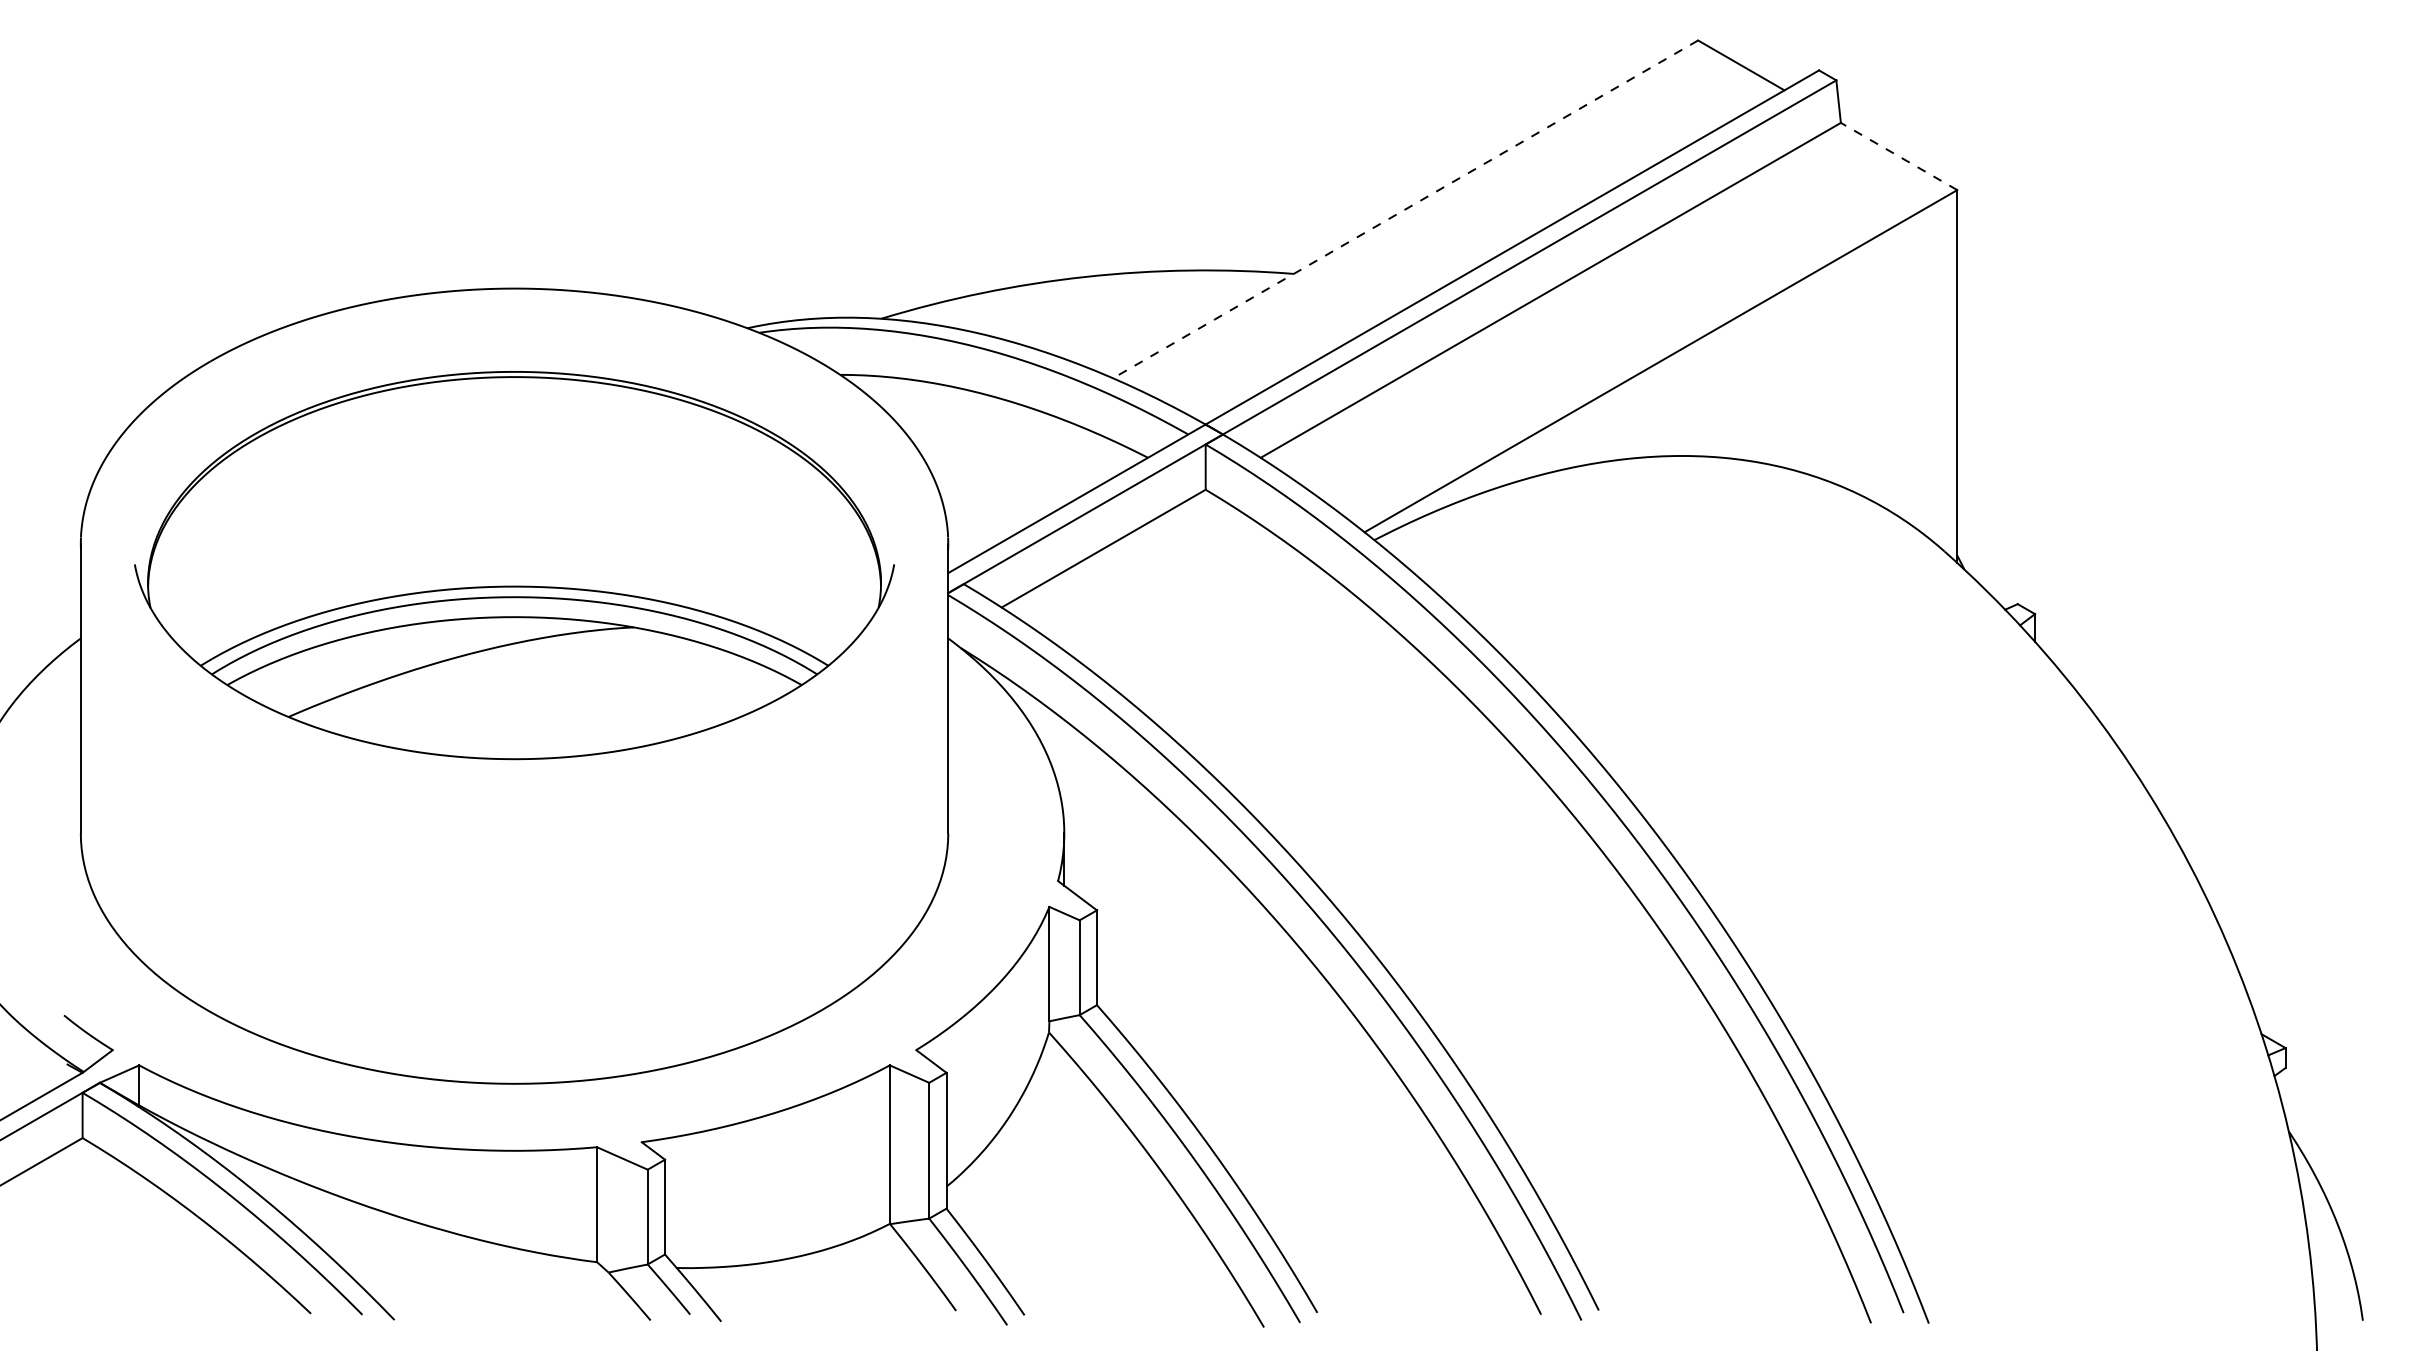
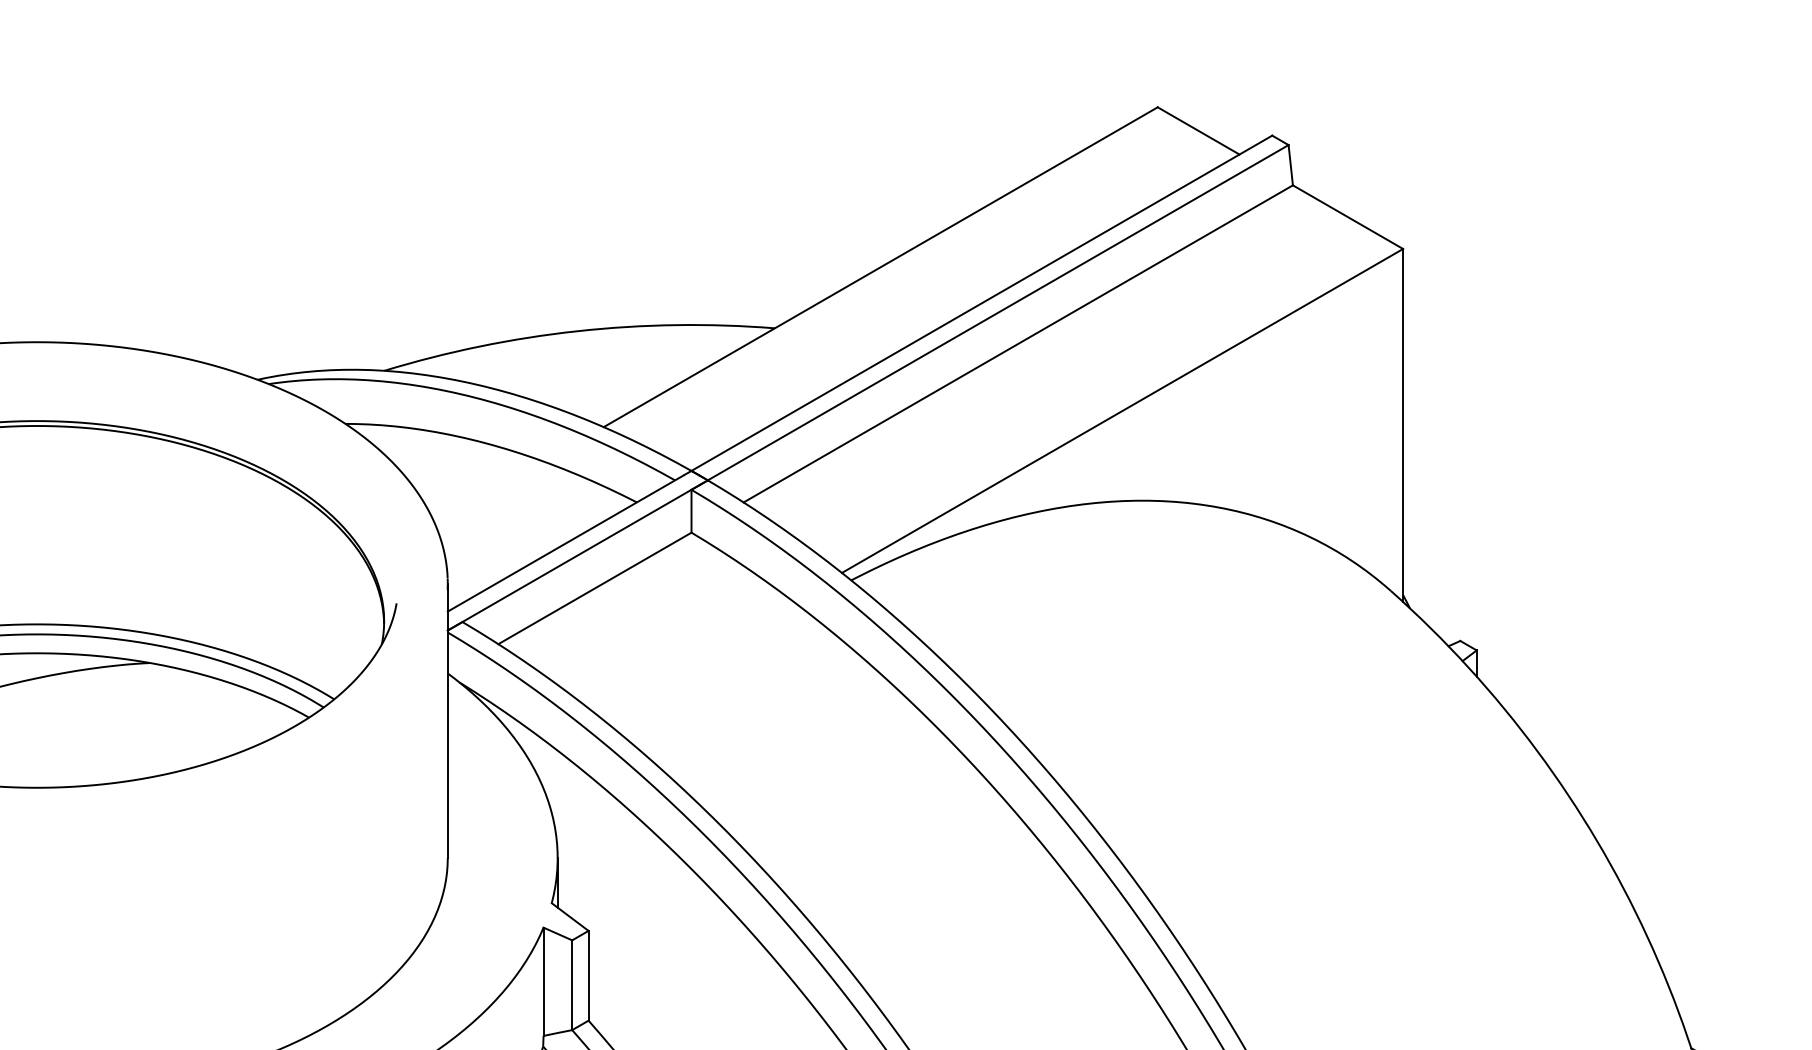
line: (1898, 156) -> (1347, 217), dashed -> solid
line: (1405, 209) -> (880, 267), dashed -> solid

